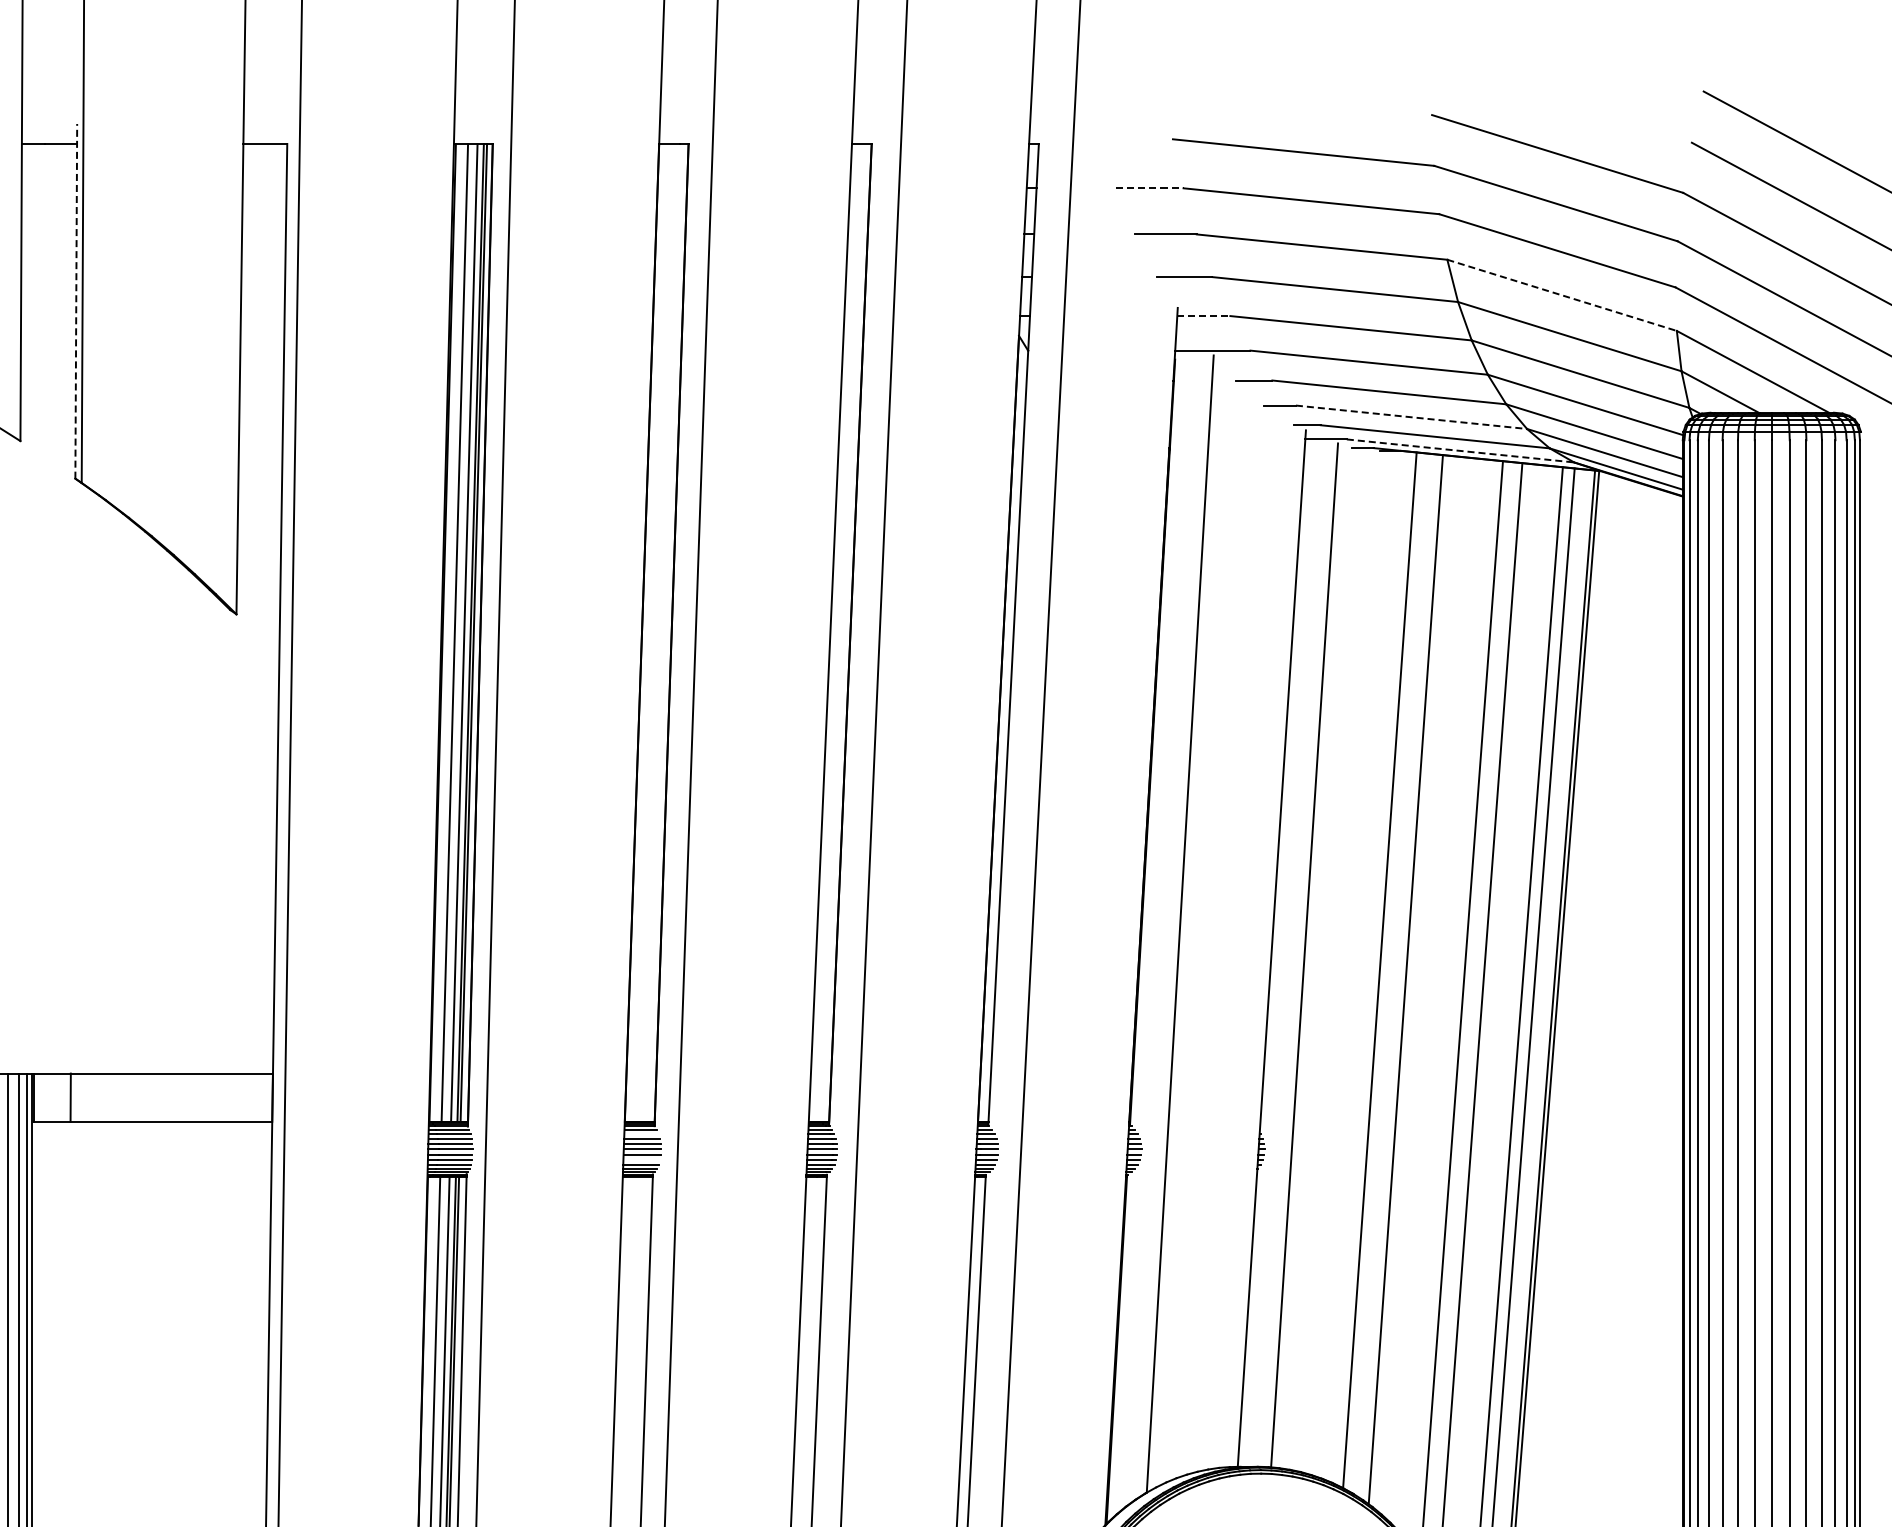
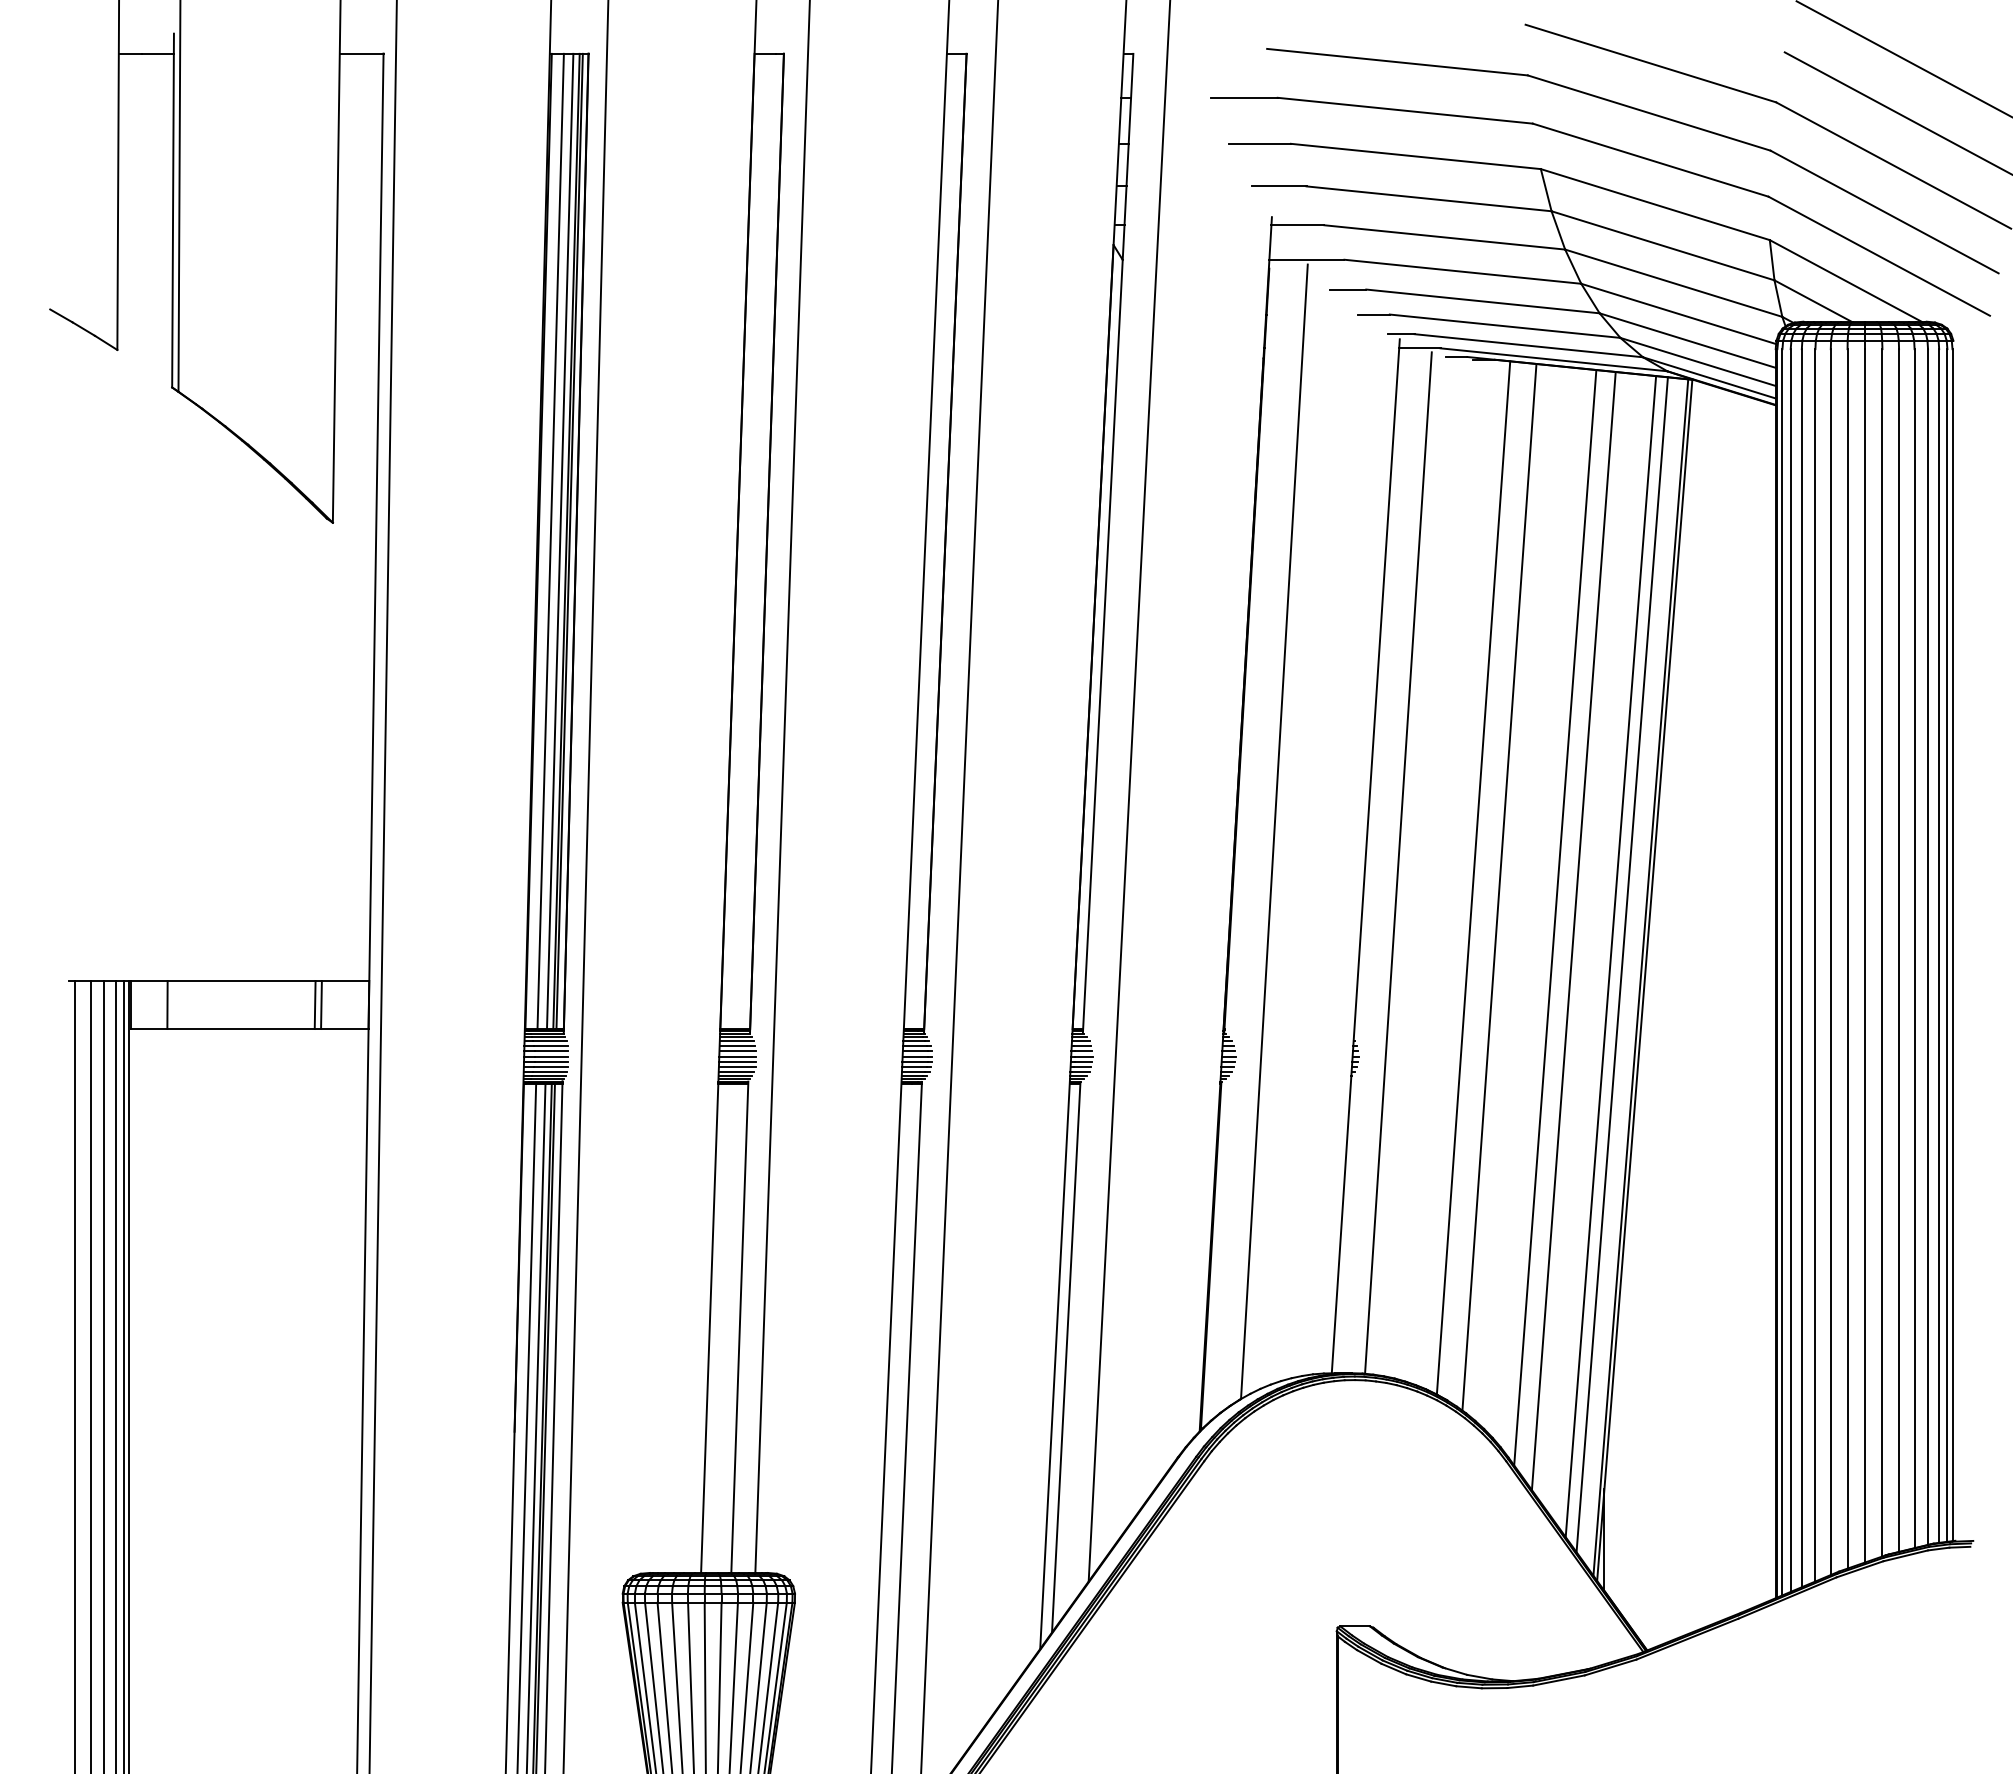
line: (1150, 187) -> (1244, 97), dashed -> solid
line: (1562, 295) -> (1655, 204), dashed -> solid
line: (76, 301) -> (173, 210), dashed -> solid
line: (1203, 316) -> (1297, 225), dashed -> solid
line: (1411, 417) -> (1505, 326), dashed -> solid
line: (1460, 450) -> (1553, 359), dashed -> solid
line: (218, 1097) -> (314, 1004), added
line: (225, 1097) -> (321, 1004), added
line: (641, 1134) -> (736, 1041), added
line: (641, 1160) -> (736, 1067), added

